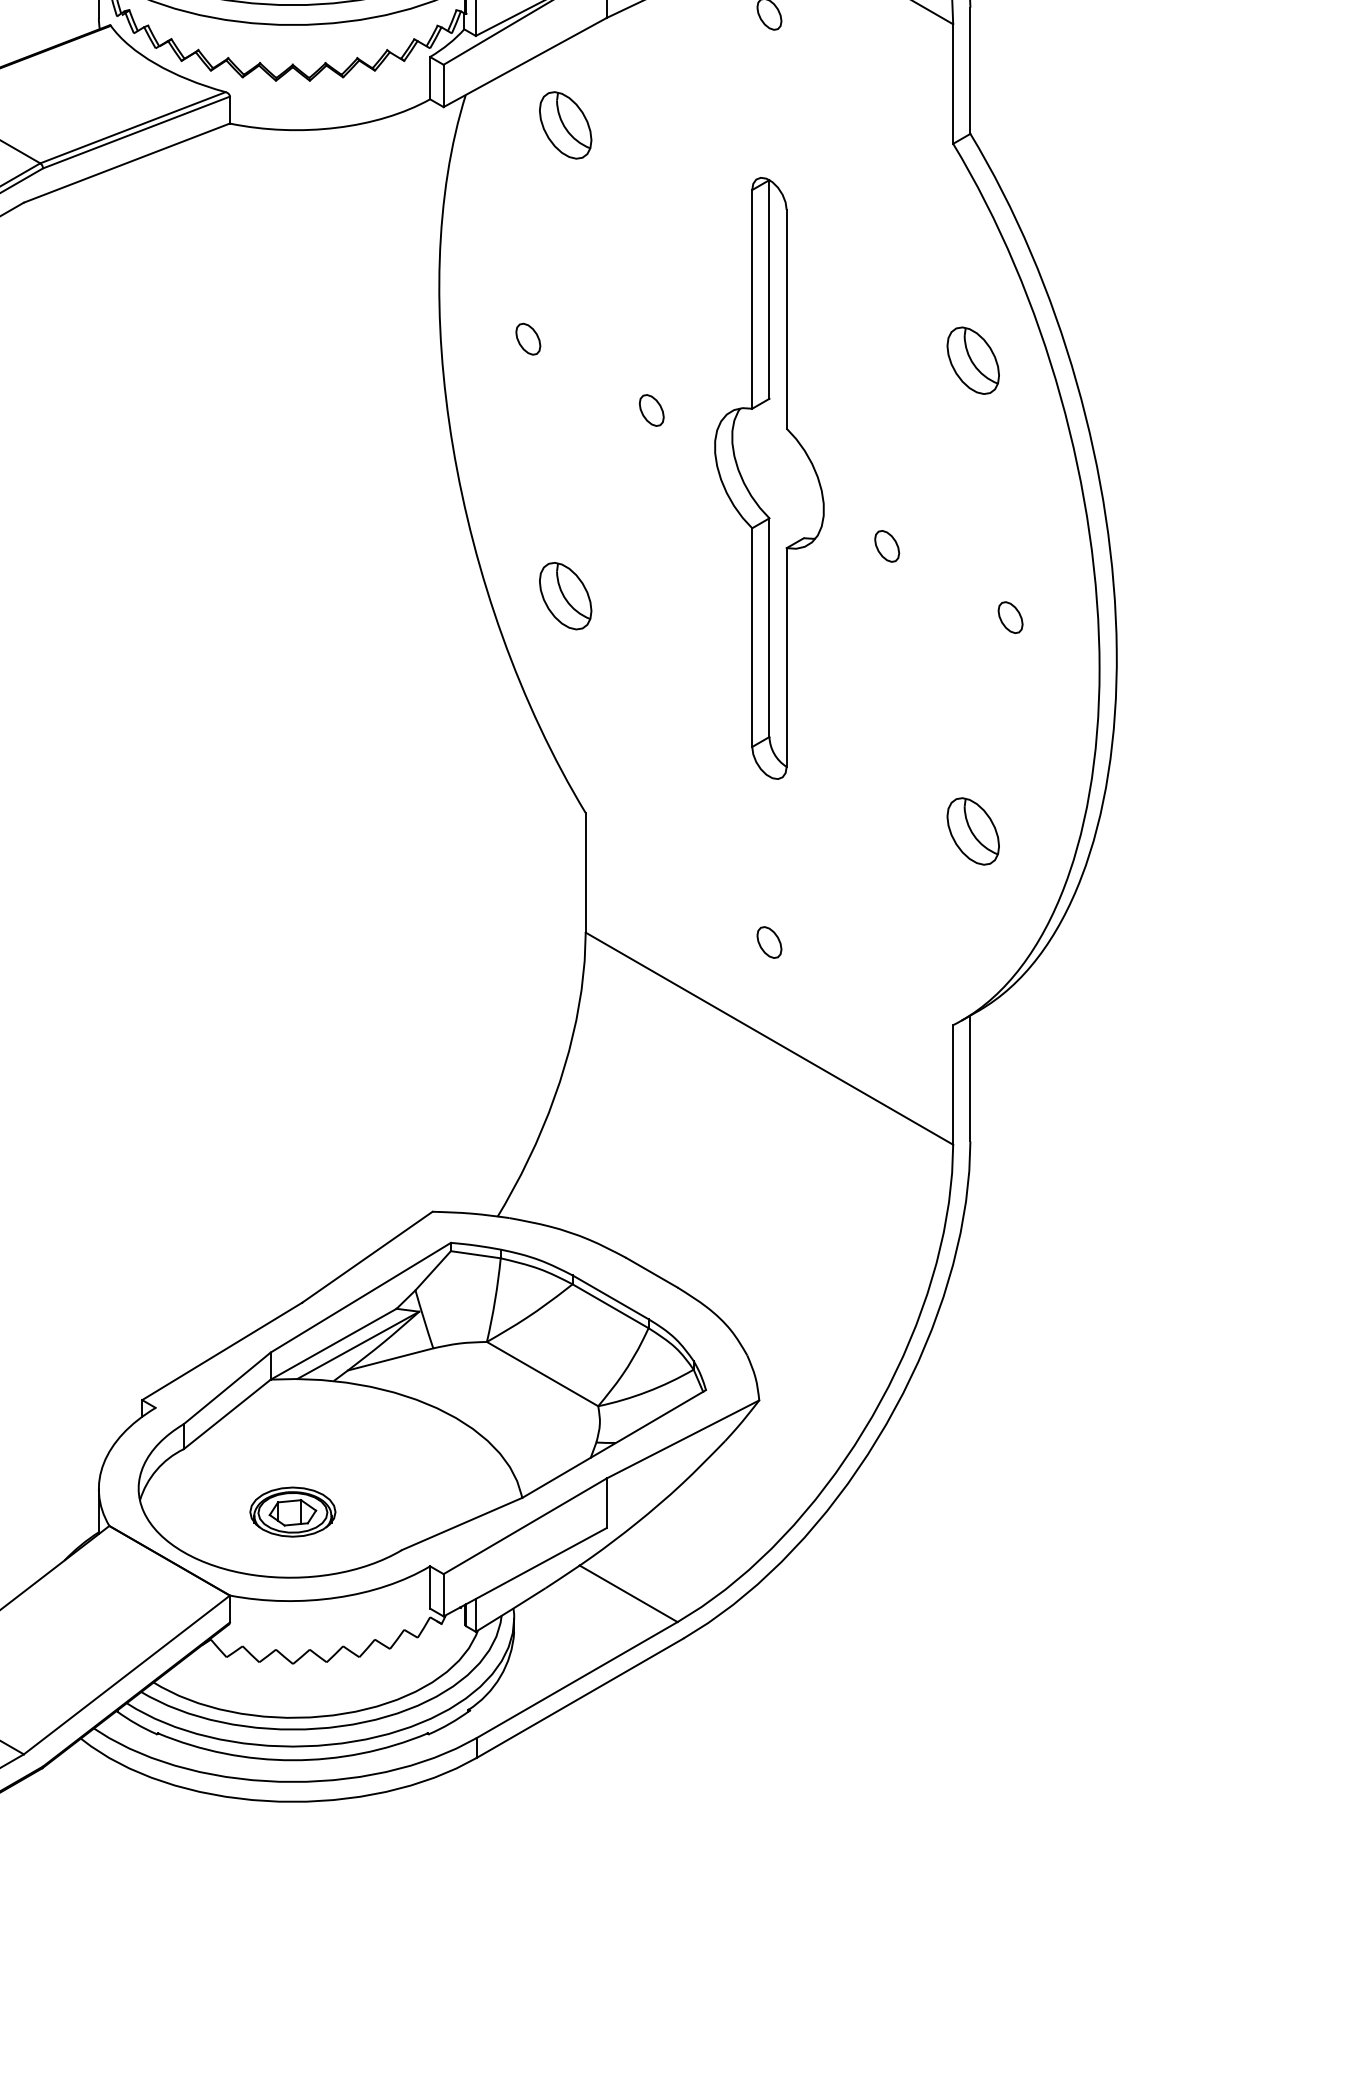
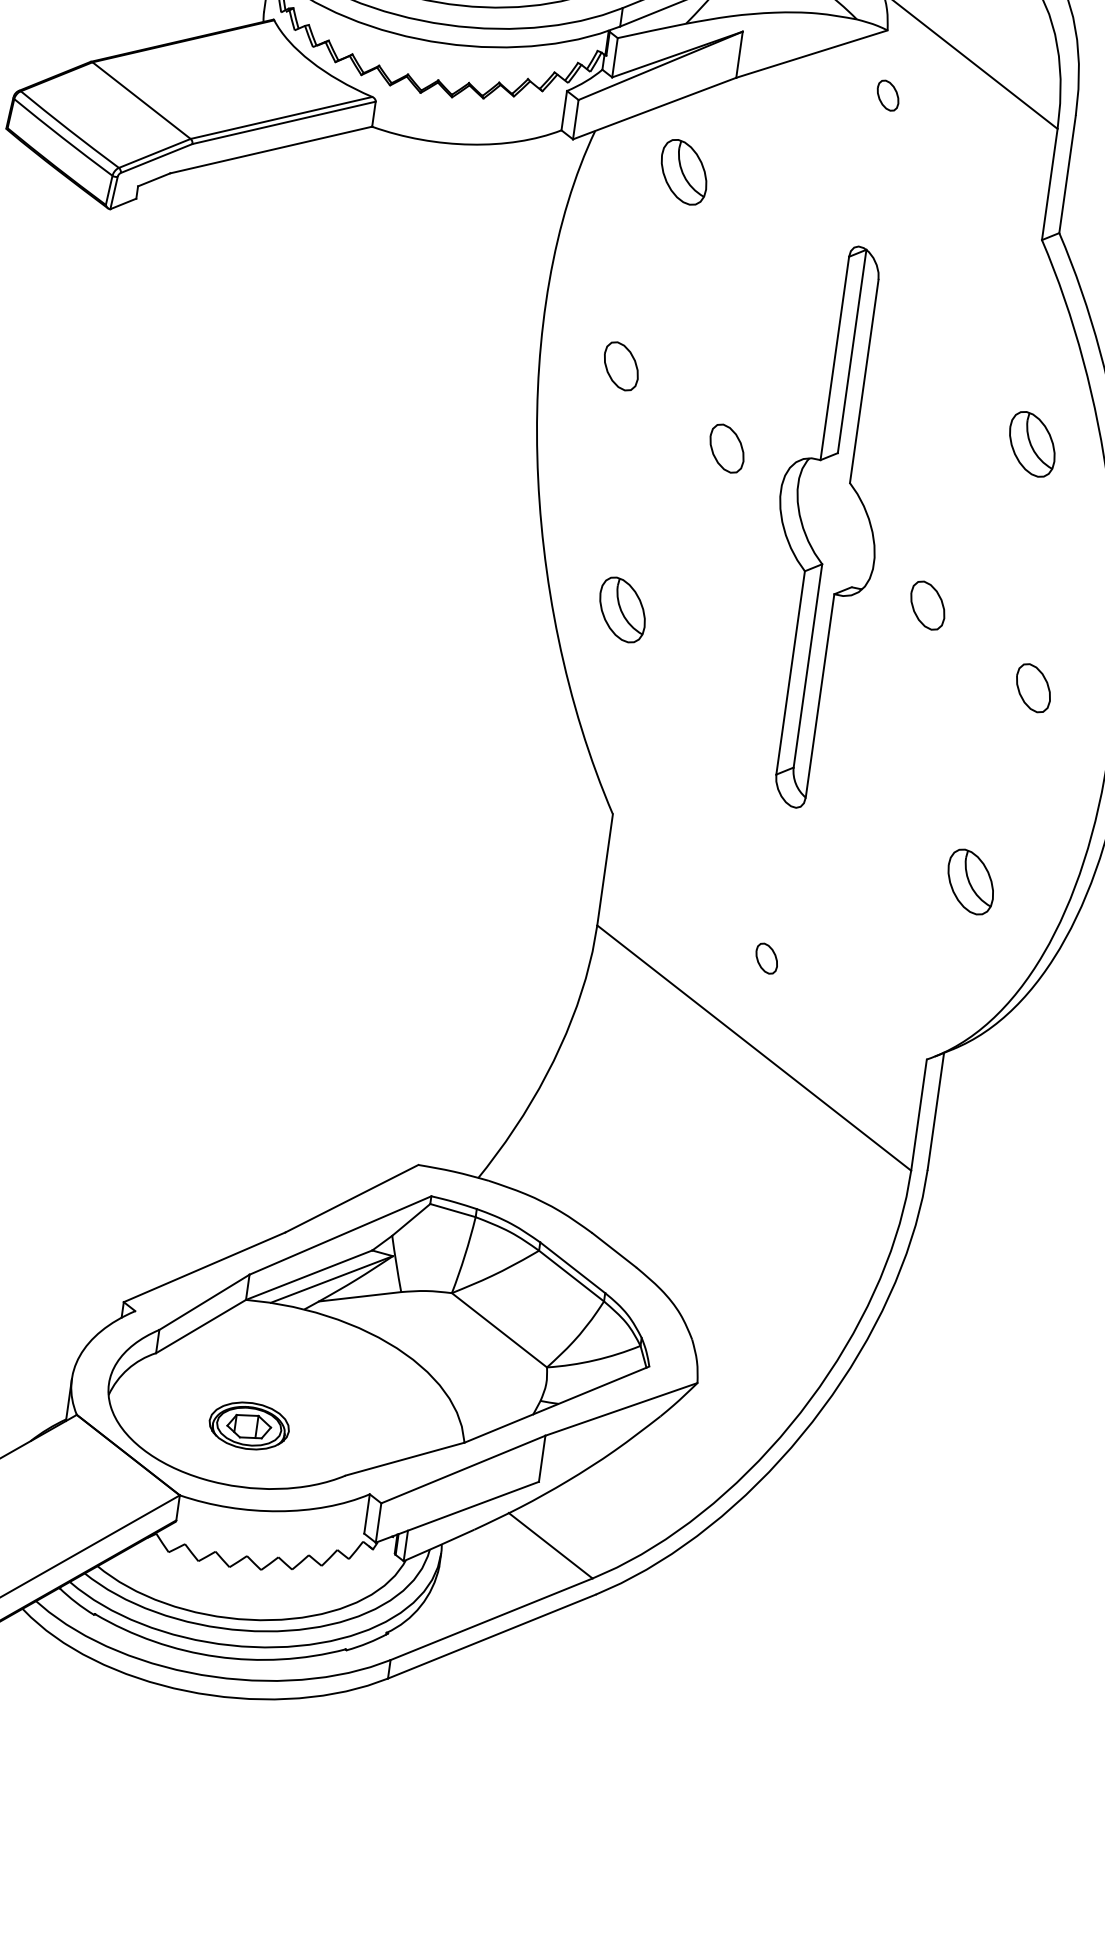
part: (528, 338) -> (621, 365), size x1.6
part: (651, 410) -> (726, 448), size x1.6
part: (887, 546) -> (928, 605), size x1.6
part: (1010, 617) -> (1033, 687), size x1.6

